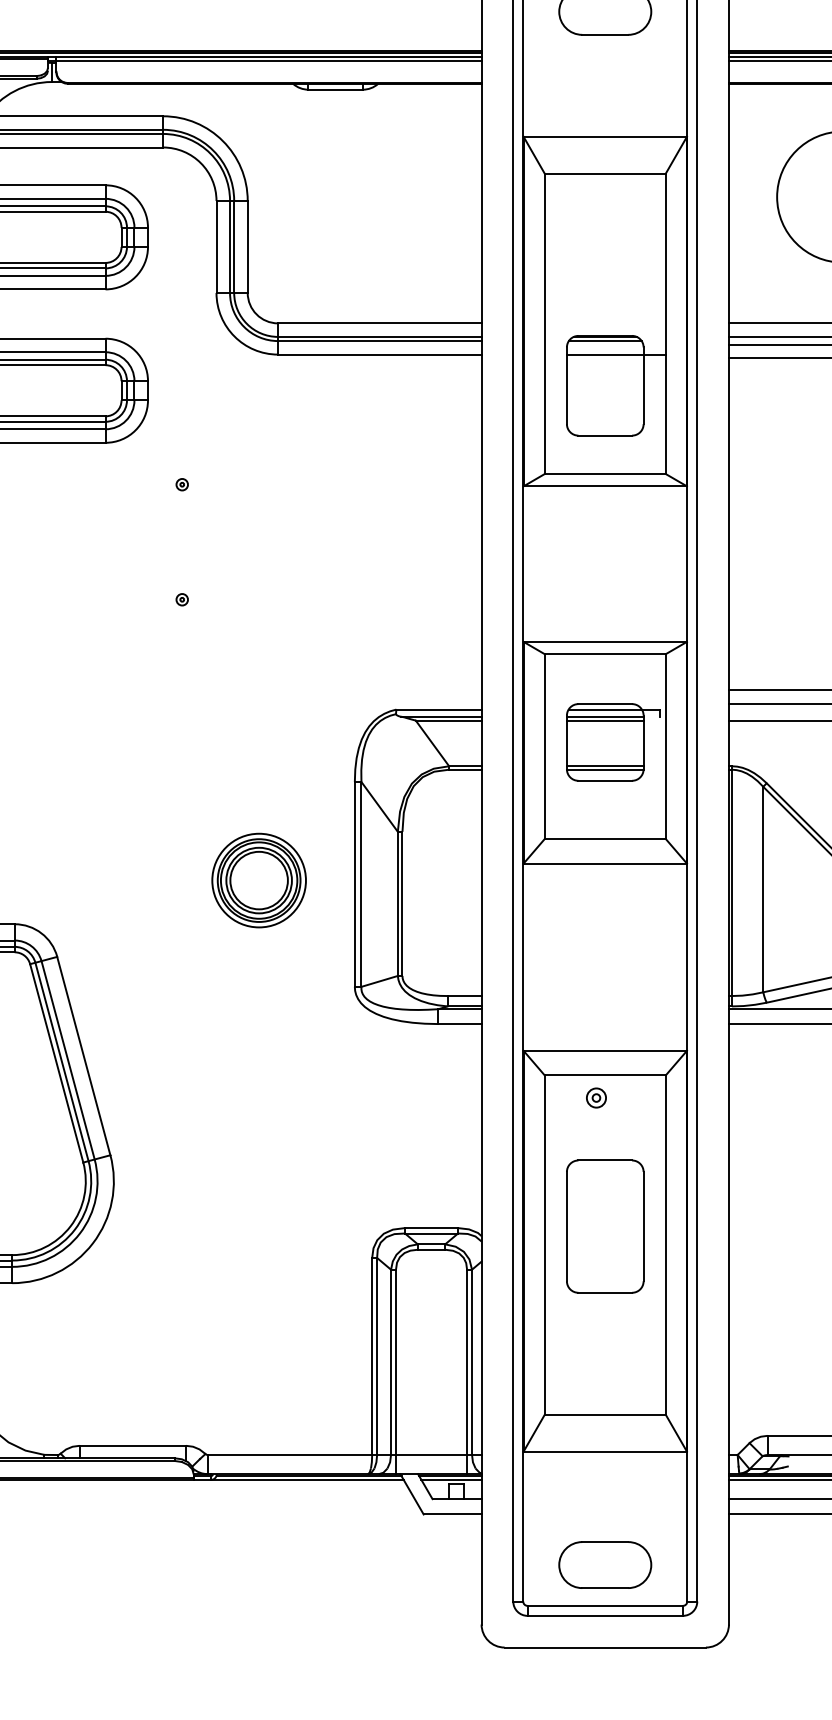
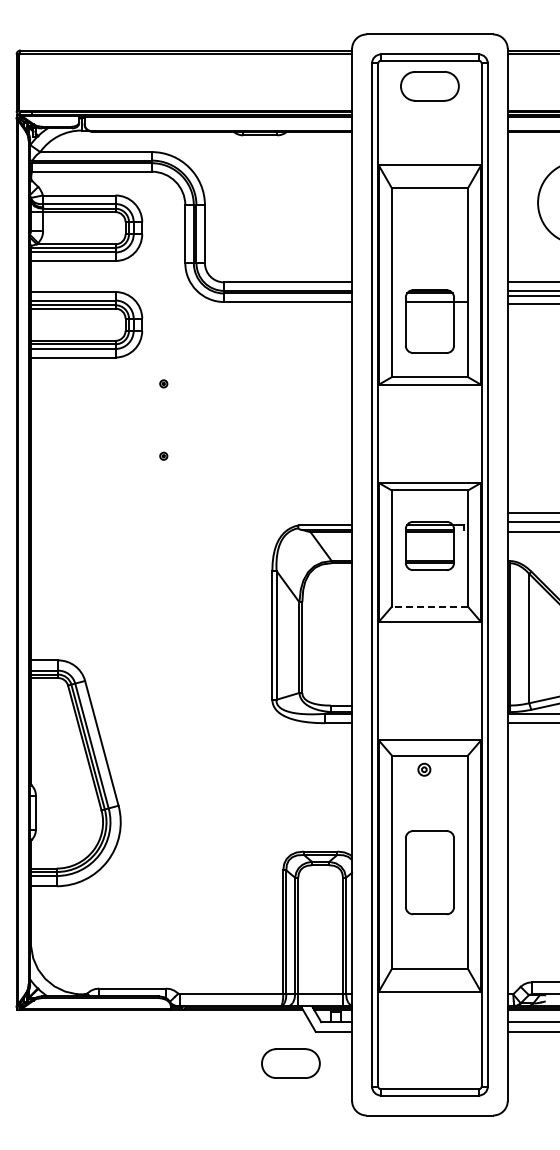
line: (604, 838) -> (429, 606), solid -> dashed
part: (258, 879) -> (211, 632), removed
part: (604, 1226) -> (429, 872), moved
part: (604, 1564) -> (290, 1063), moved

